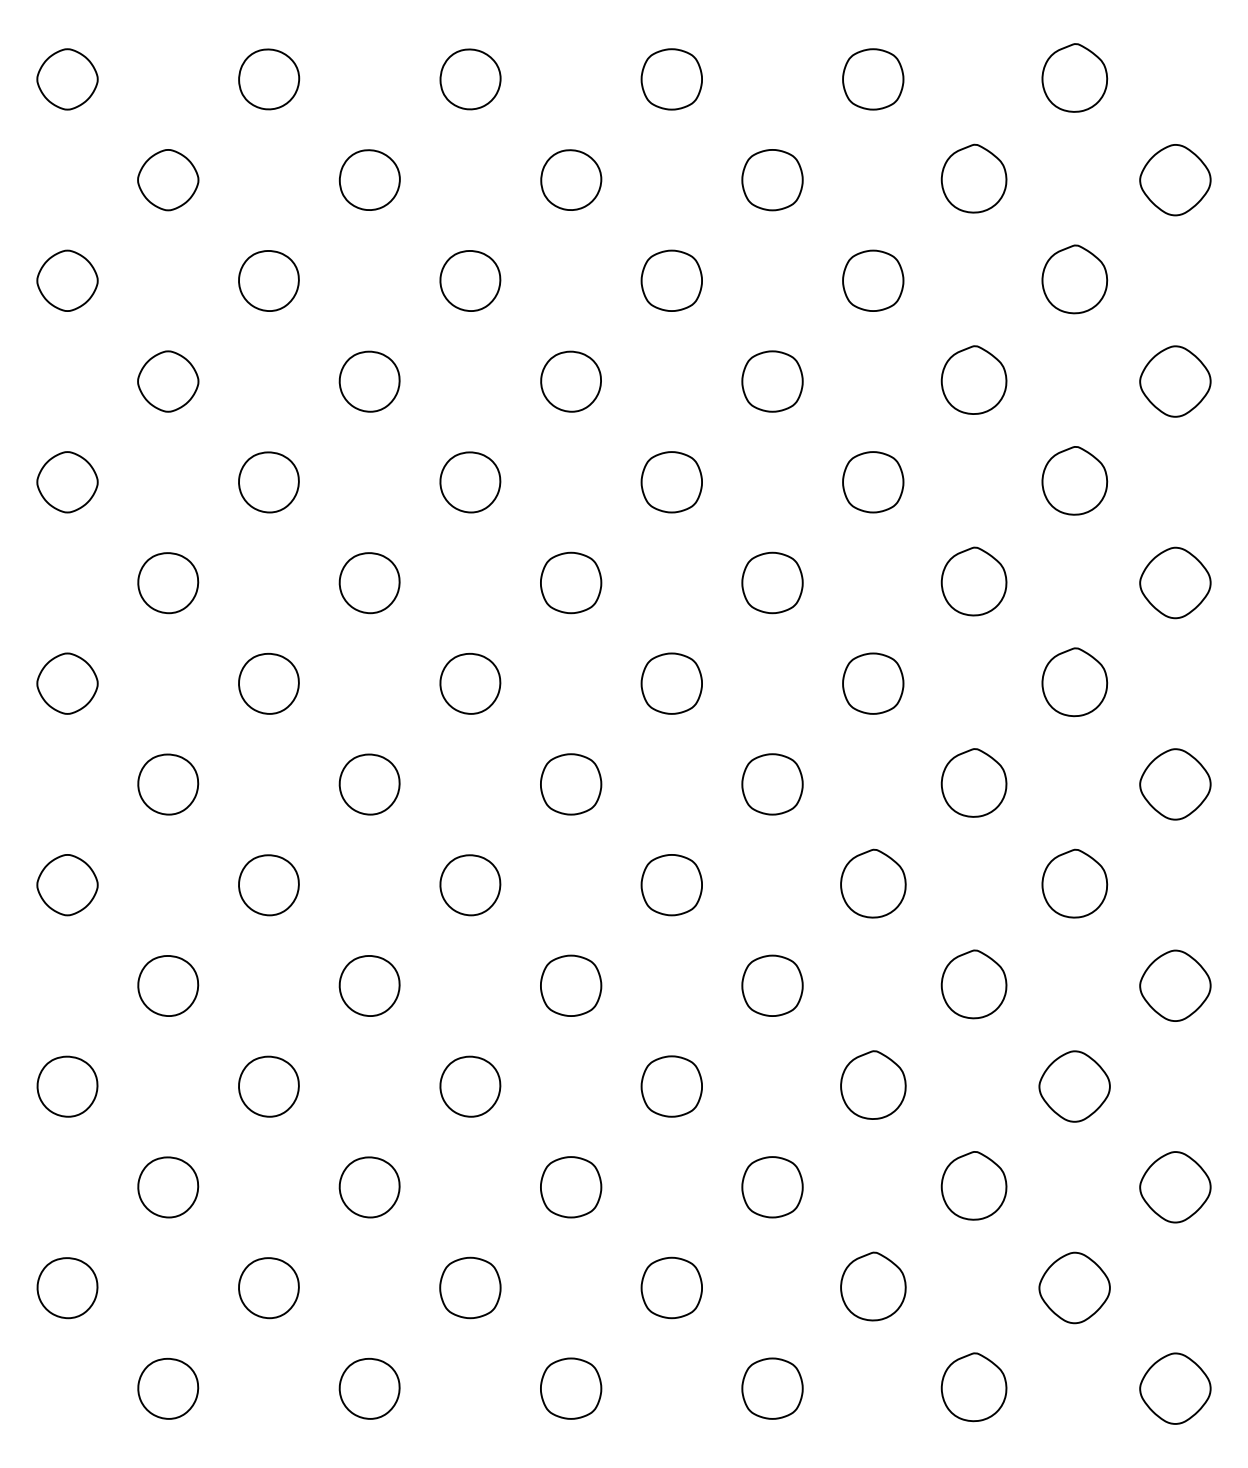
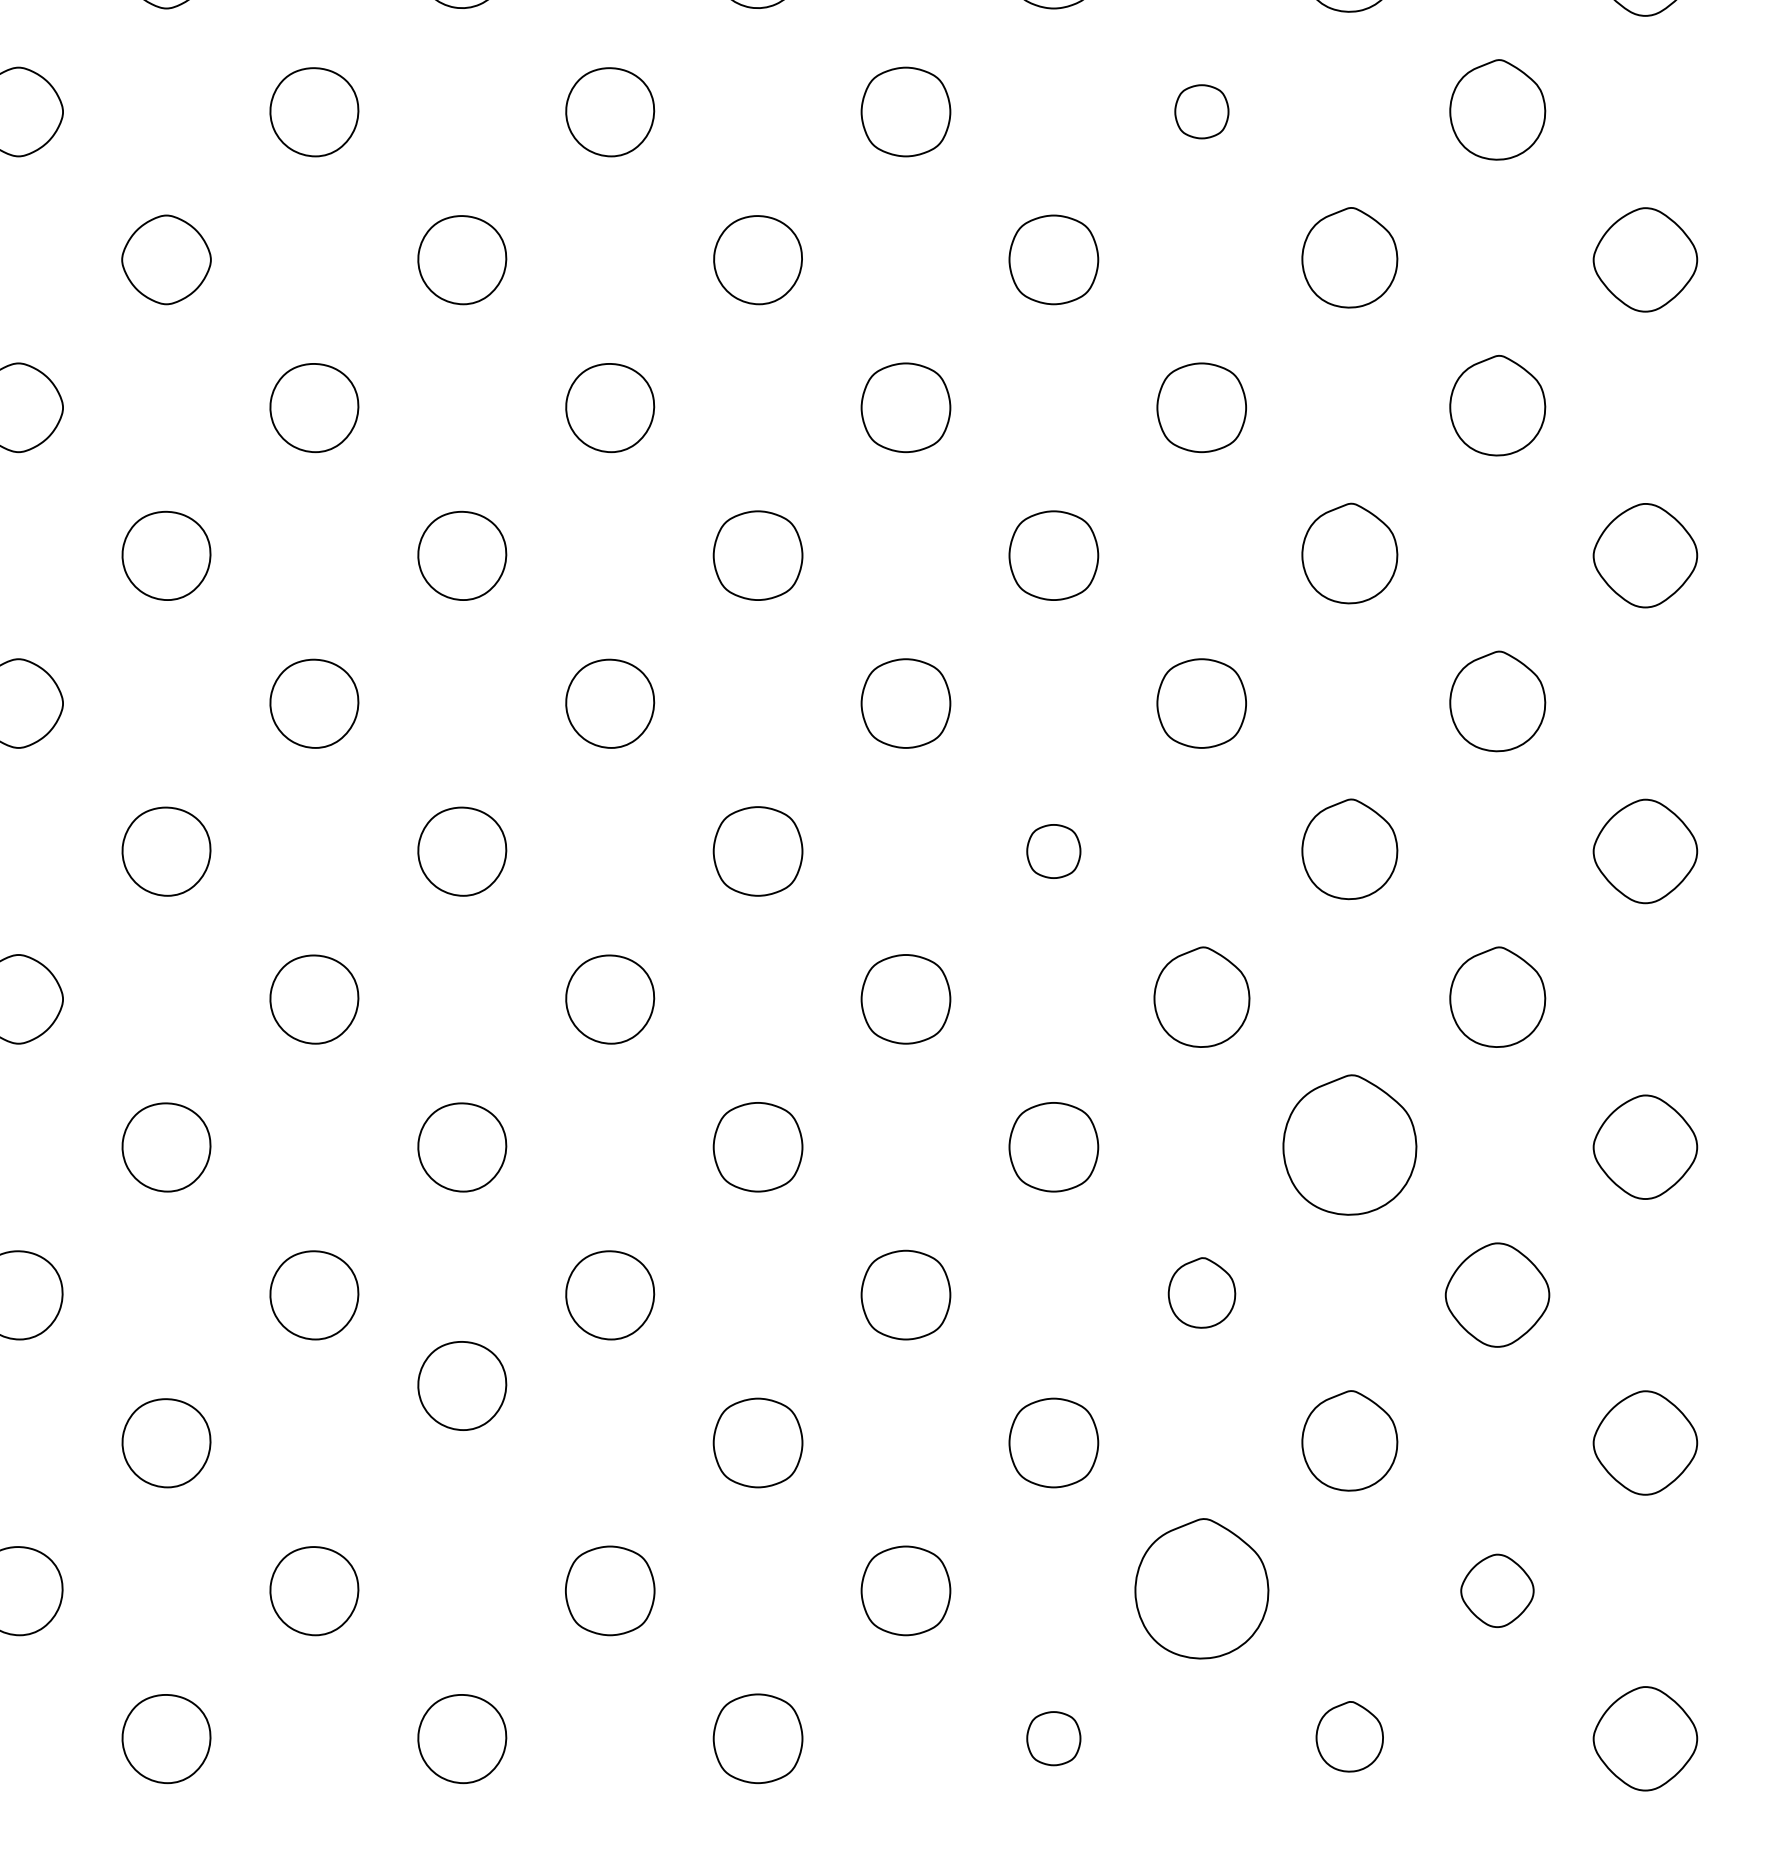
part: (873, 280) -> (1202, 111), size x0.6
part: (772, 784) -> (1053, 851), size x0.6
part: (973, 984) -> (1348, 1145), size x1.4
part: (873, 1084) -> (1202, 1292), size x0.7
part: (369, 1187) -> (462, 1386), moved
part: (873, 1286) -> (1202, 1588), size x1.4
part: (1074, 1287) -> (1497, 1590), size x0.7
part: (973, 1387) -> (1348, 1737), size x0.7
part: (772, 1388) -> (1053, 1738), size x0.6

